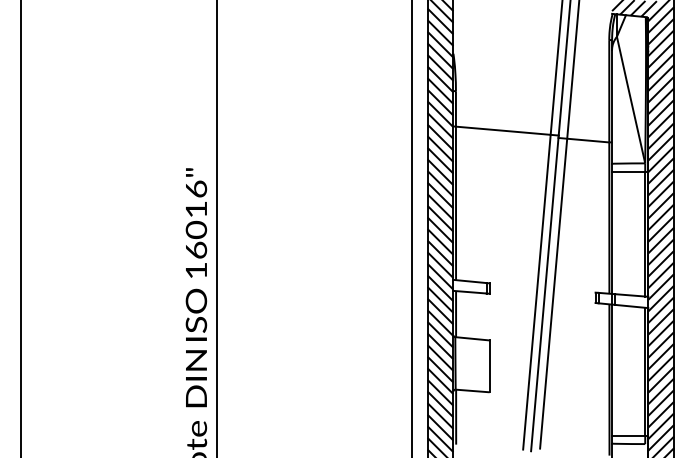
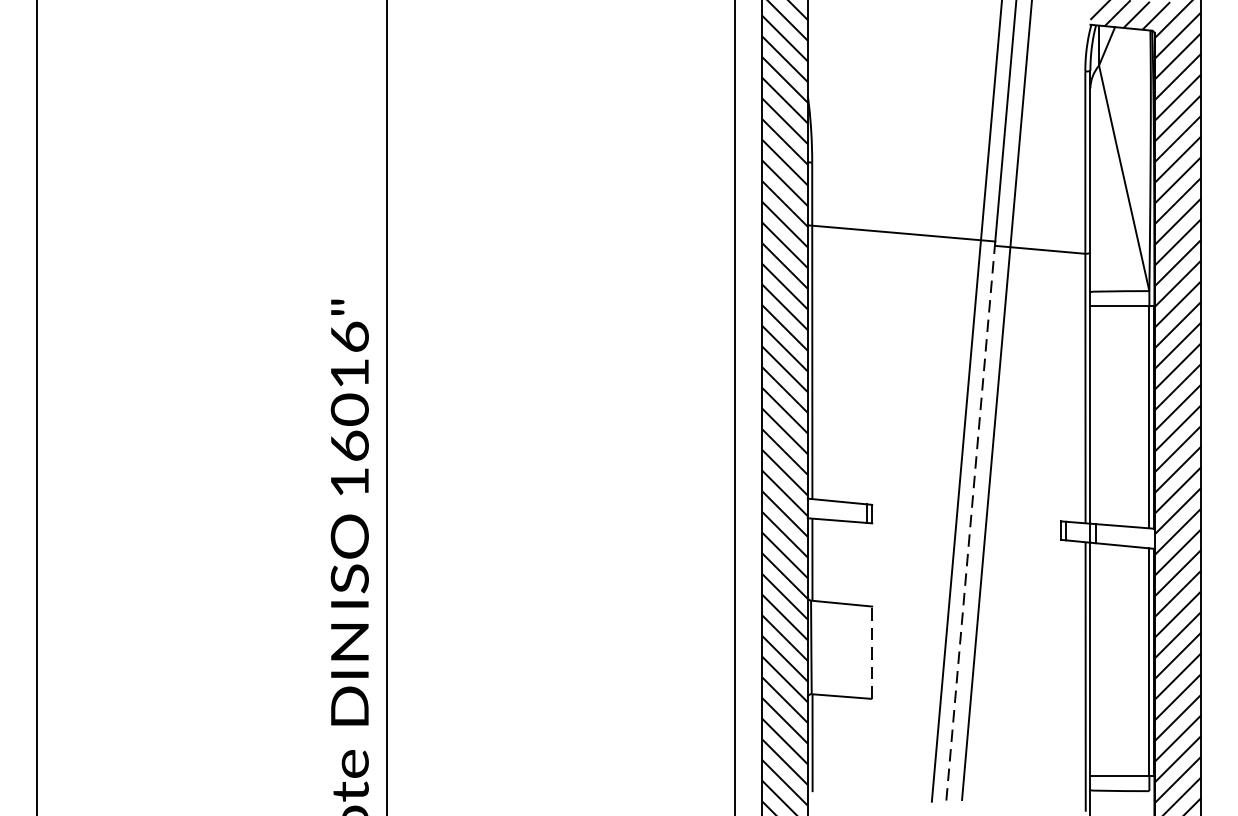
line: (544, 293) -> (969, 522), solid -> dashed
line: (489, 366) -> (871, 652), solid -> dashed

